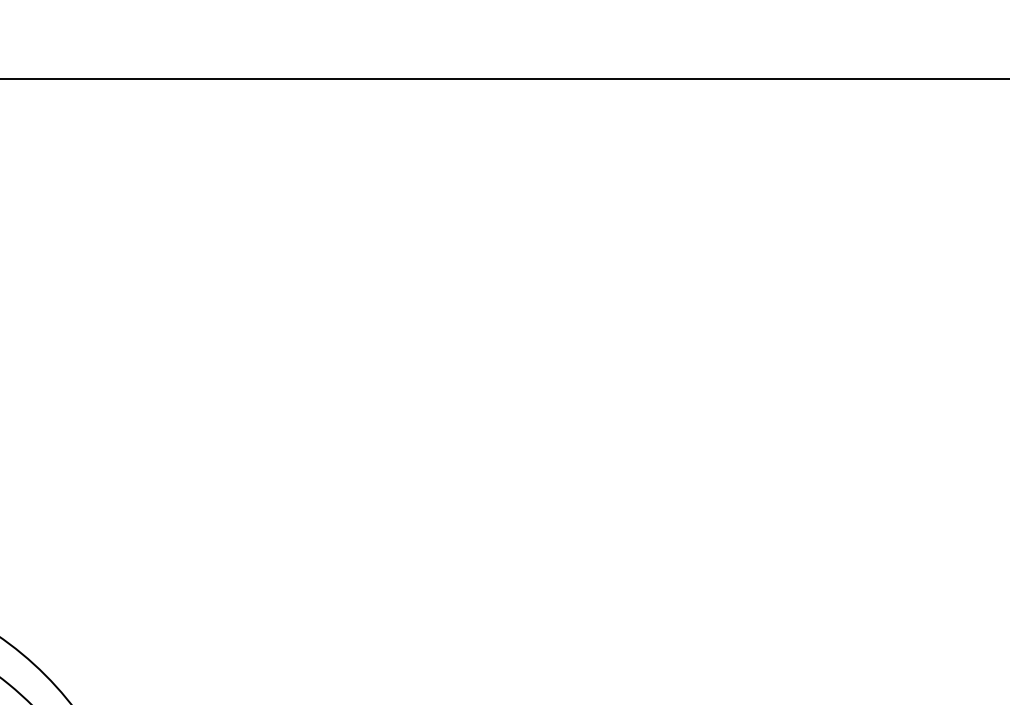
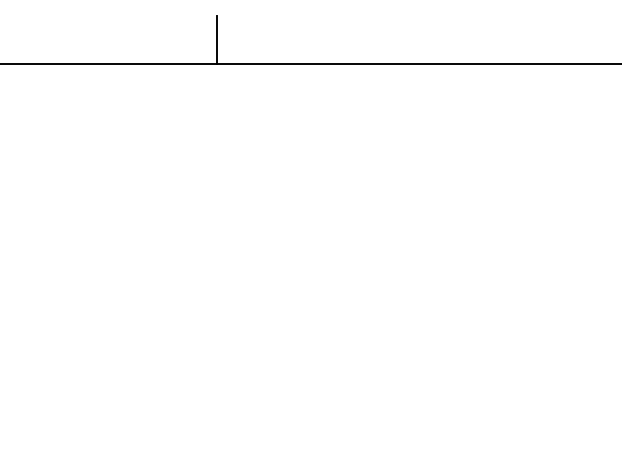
line: (503, 48) -> (216, 40), added

